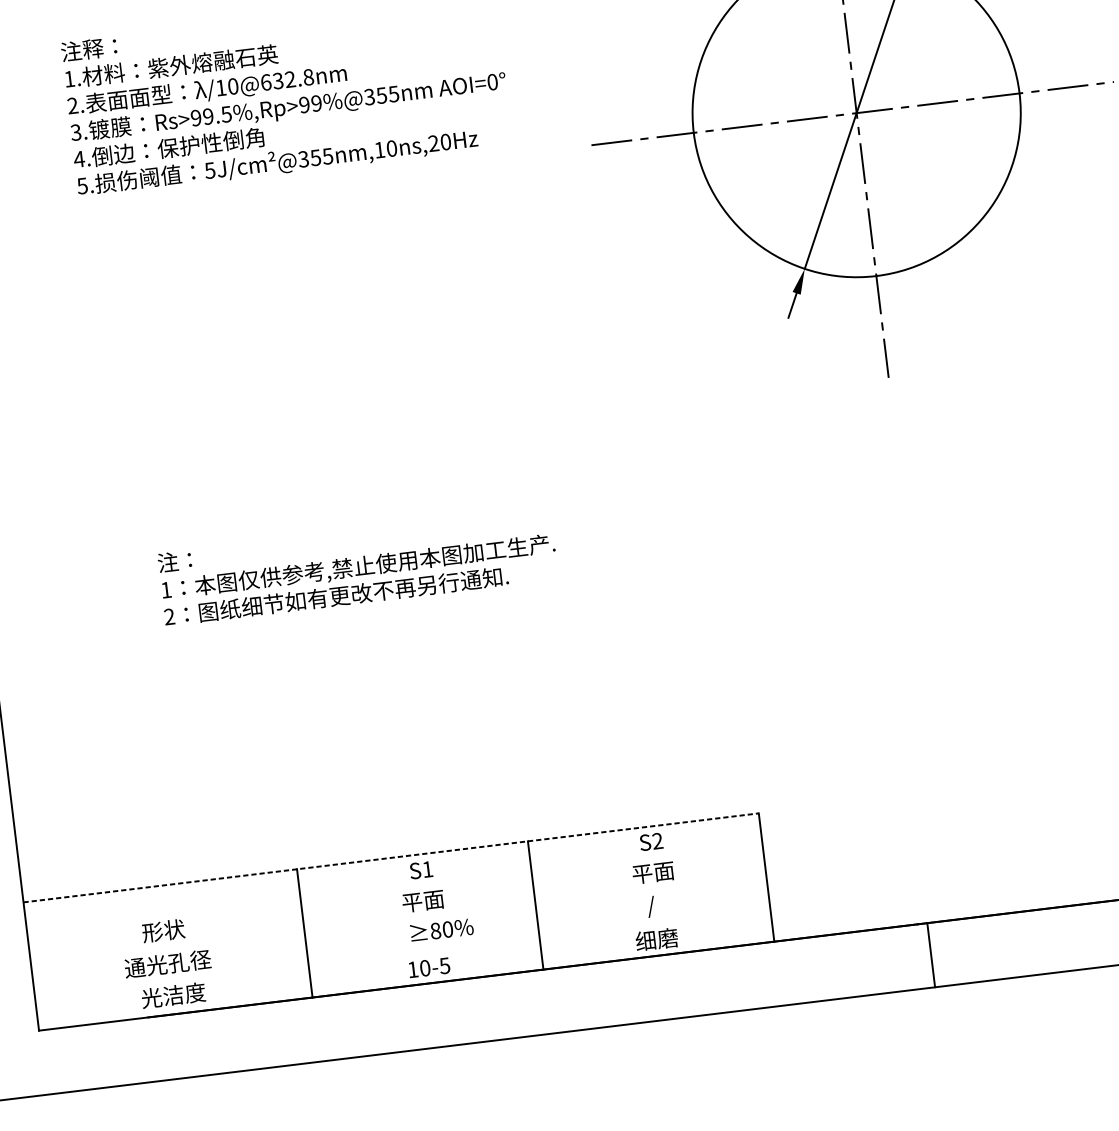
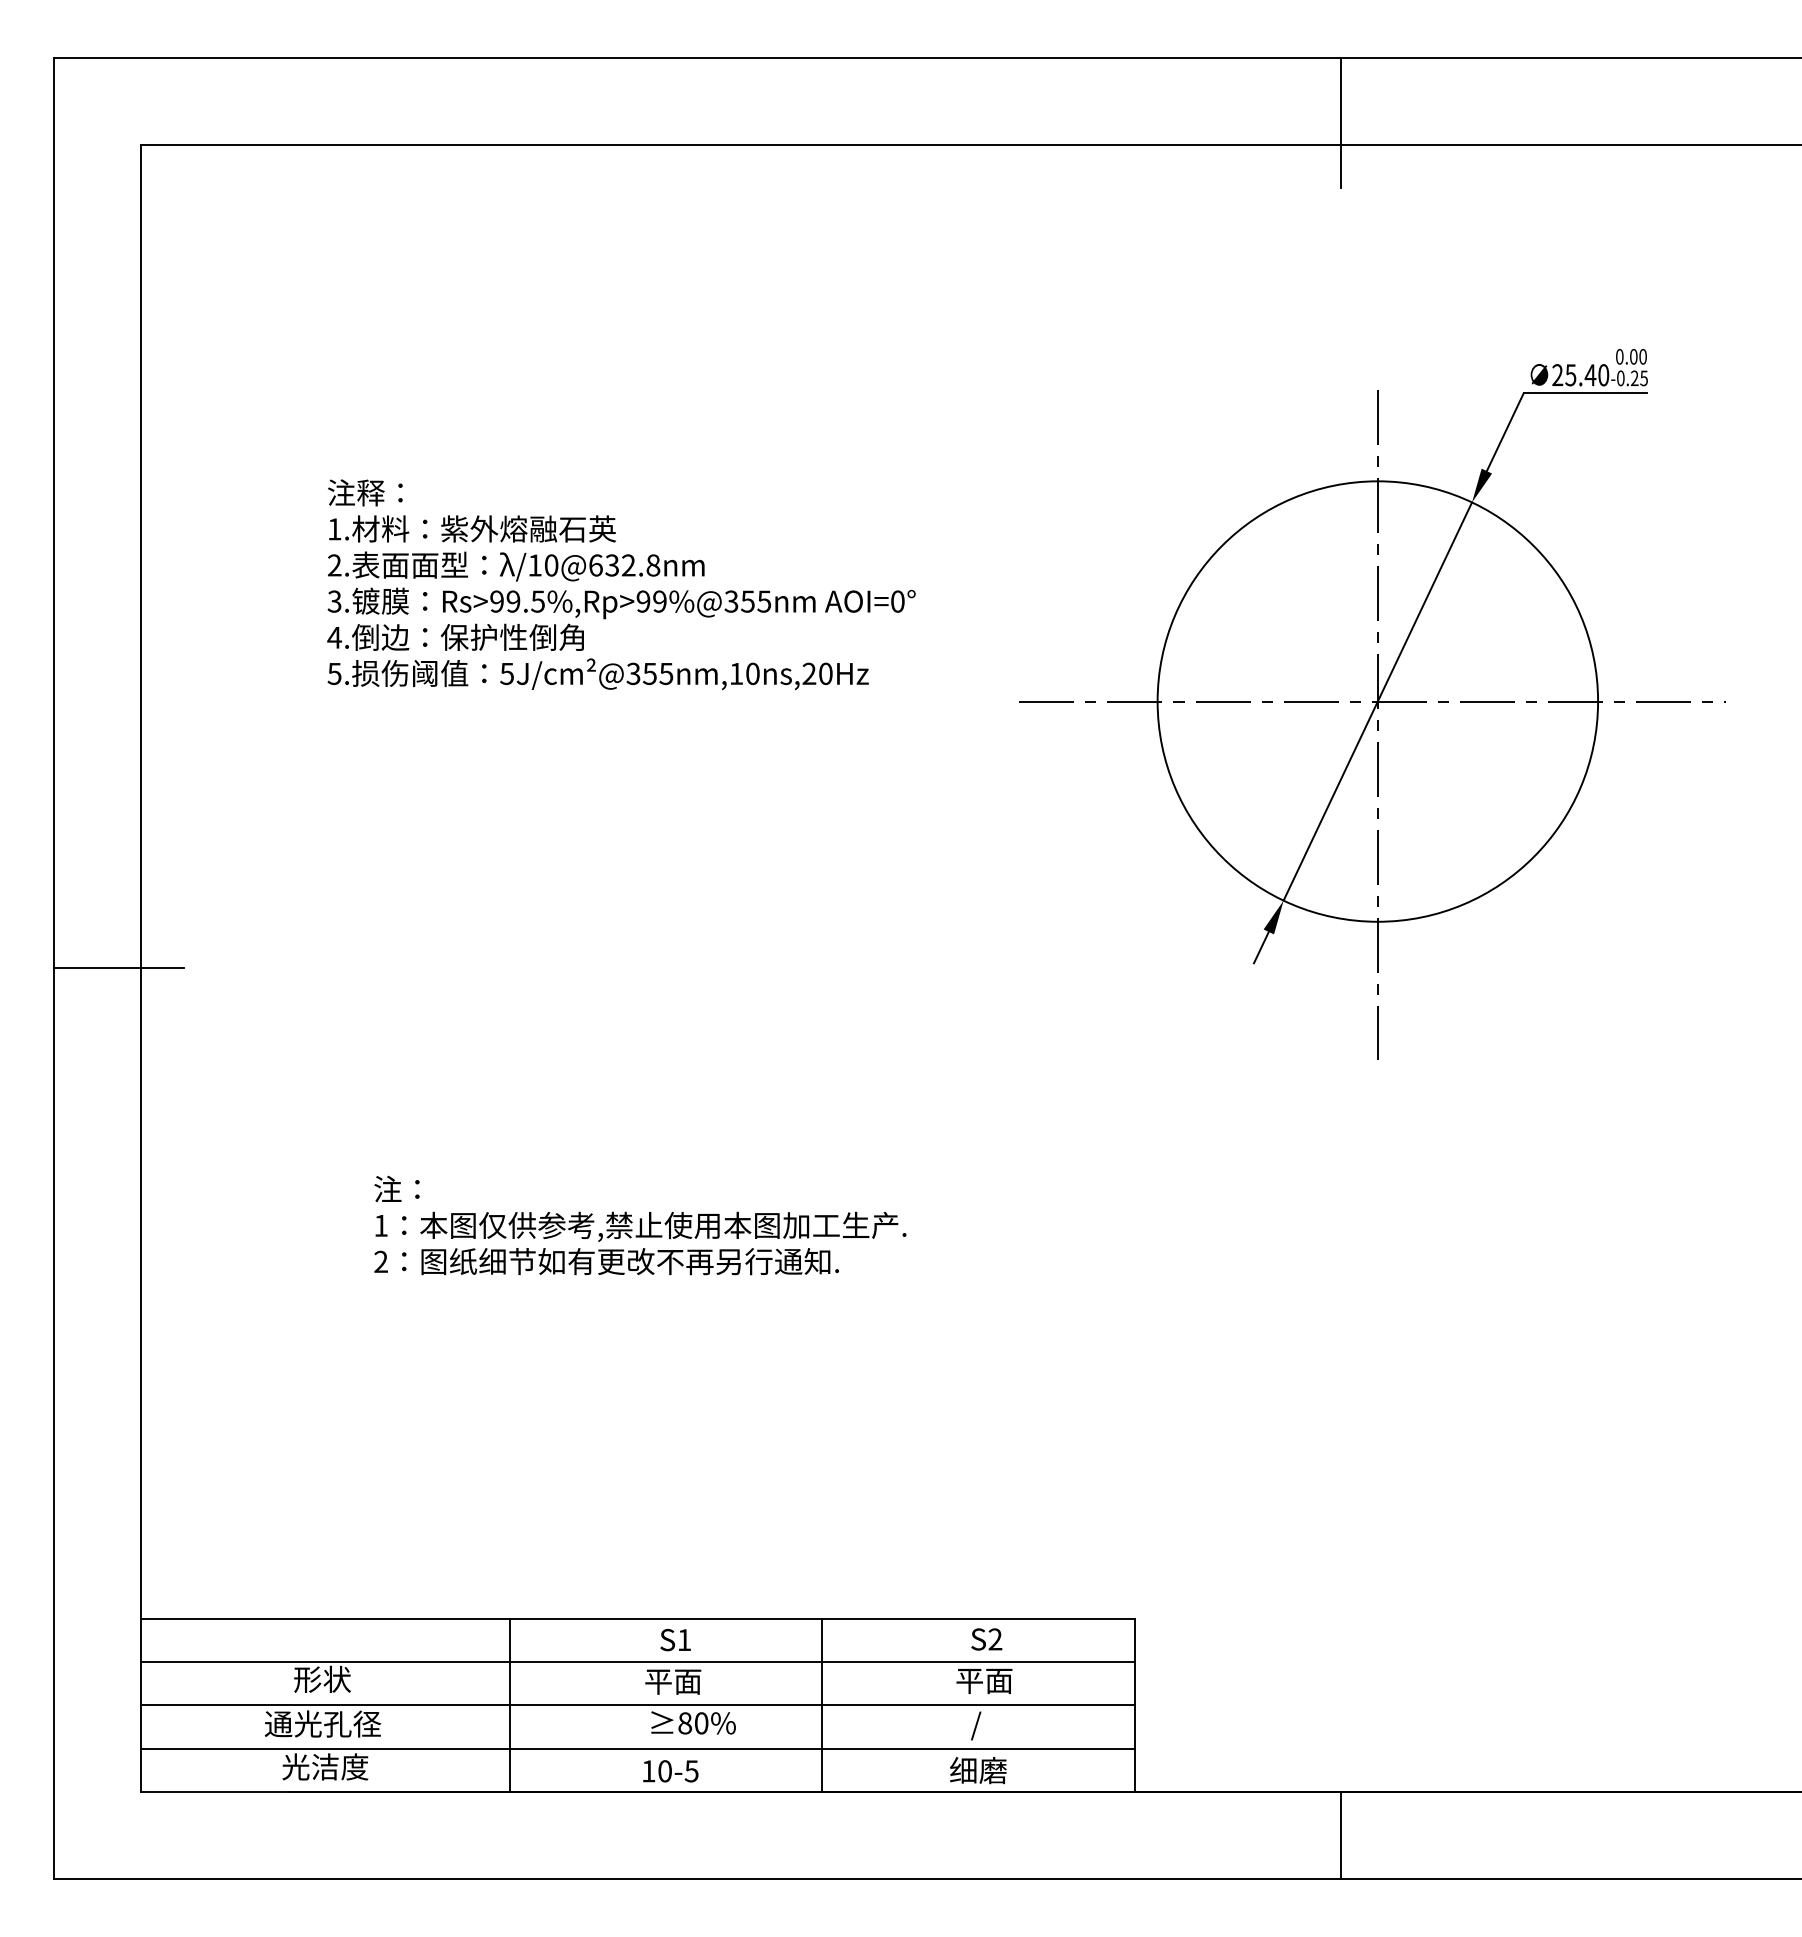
line: (391, 857) -> (638, 1618), dashed -> solid
line: (395, 890) -> (637, 1662), added
line: (398, 922) -> (637, 1705), added
line: (402, 953) -> (637, 1748), added

